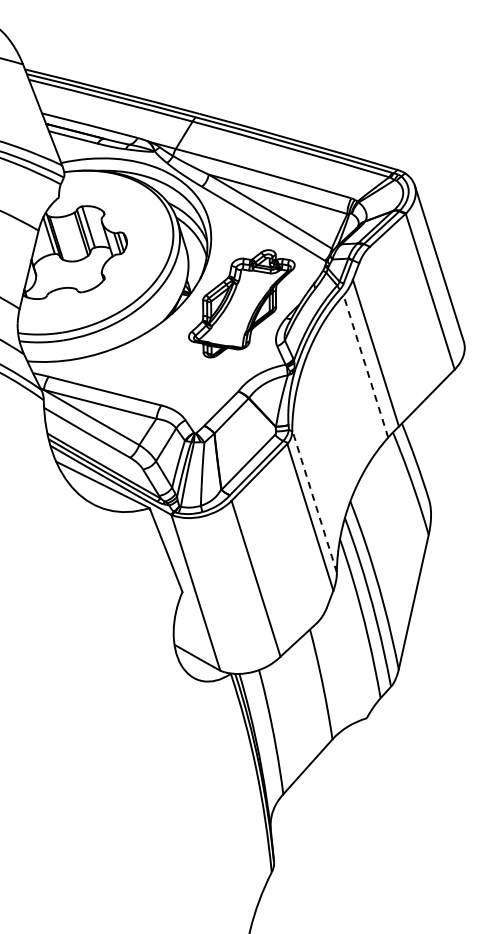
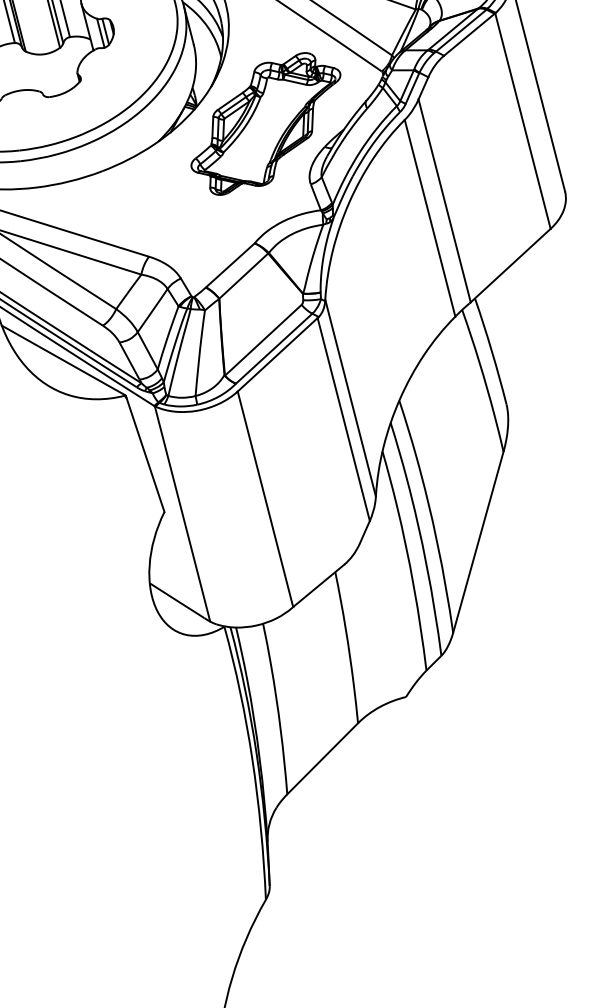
line: (365, 366) -> (429, 218), dashed -> solid
line: (314, 501) -> (350, 398), dashed -> solid

